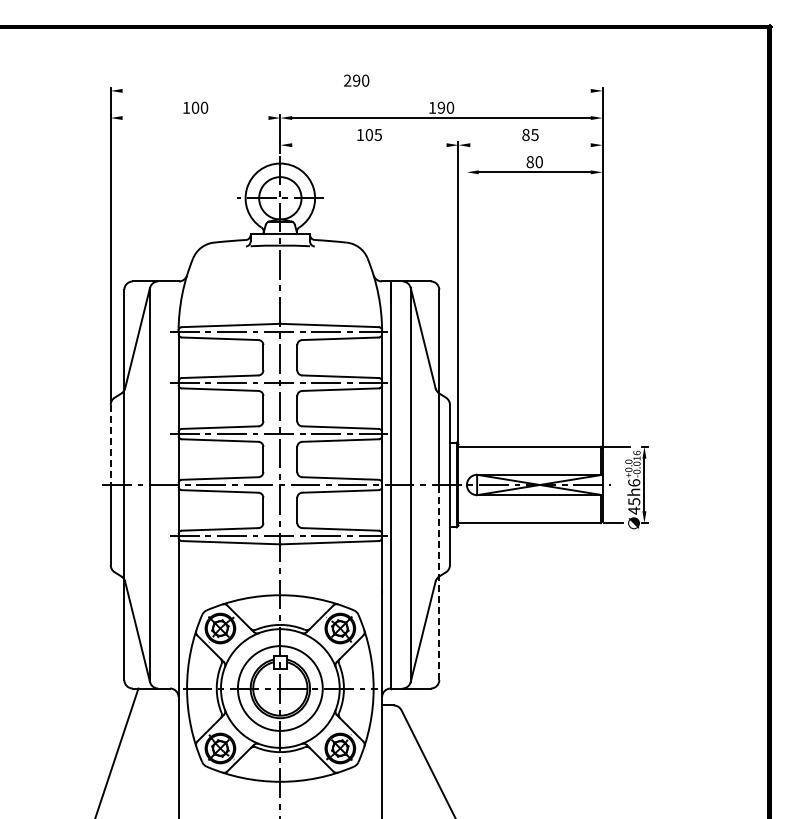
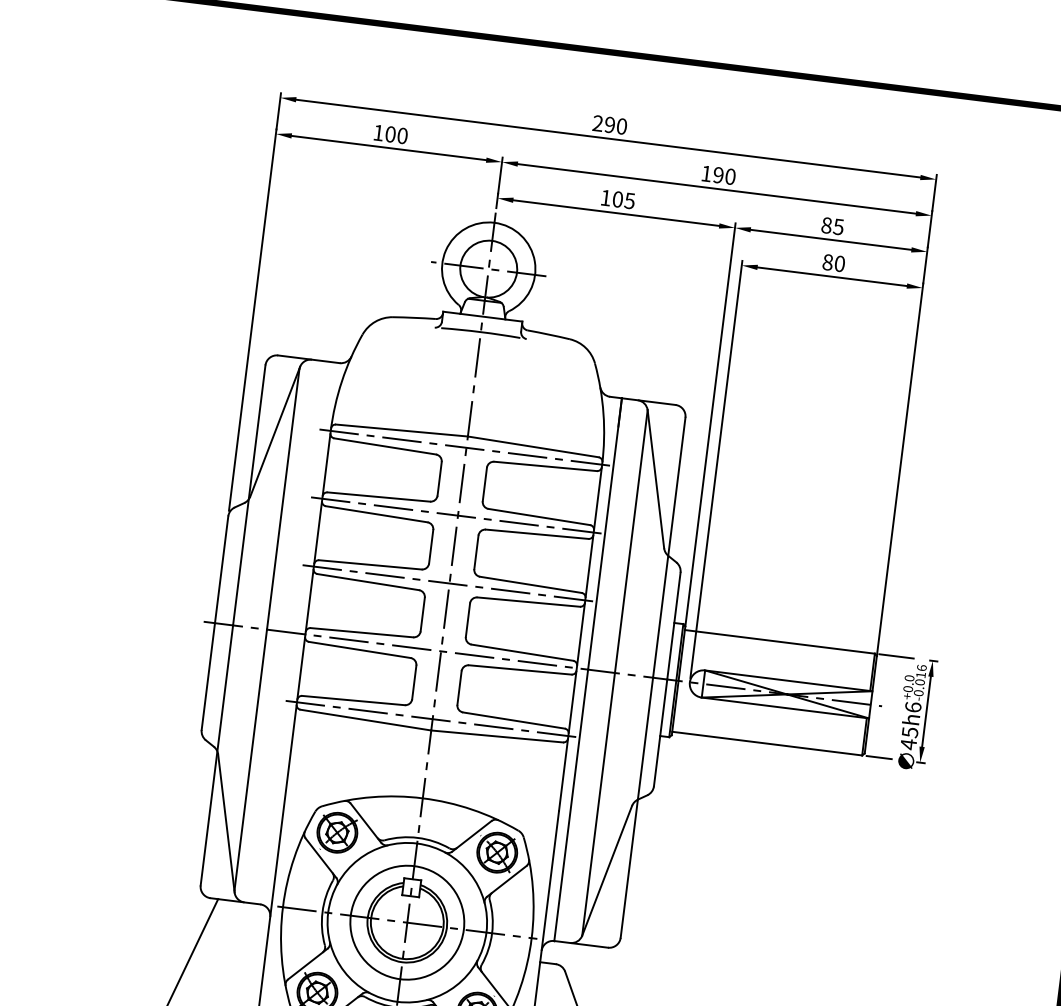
line: (356, 90) -> (608, 138), added
line: (195, 118) -> (388, 148), added
line: (369, 145) -> (616, 213), added
line: (530, 145) -> (830, 240), added
line: (466, 324) -> (715, 468), added
line: (110, 445) -> (221, 570), dashed -> solid
line: (439, 582) -> (637, 807), dashed -> solid

